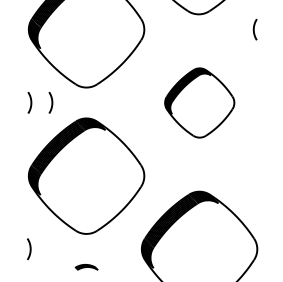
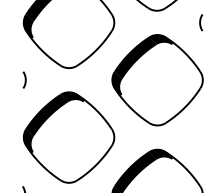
curve: (51, 102) -> (41, 79), removed
part: (199, 102) -> (157, 79), size x1.67

